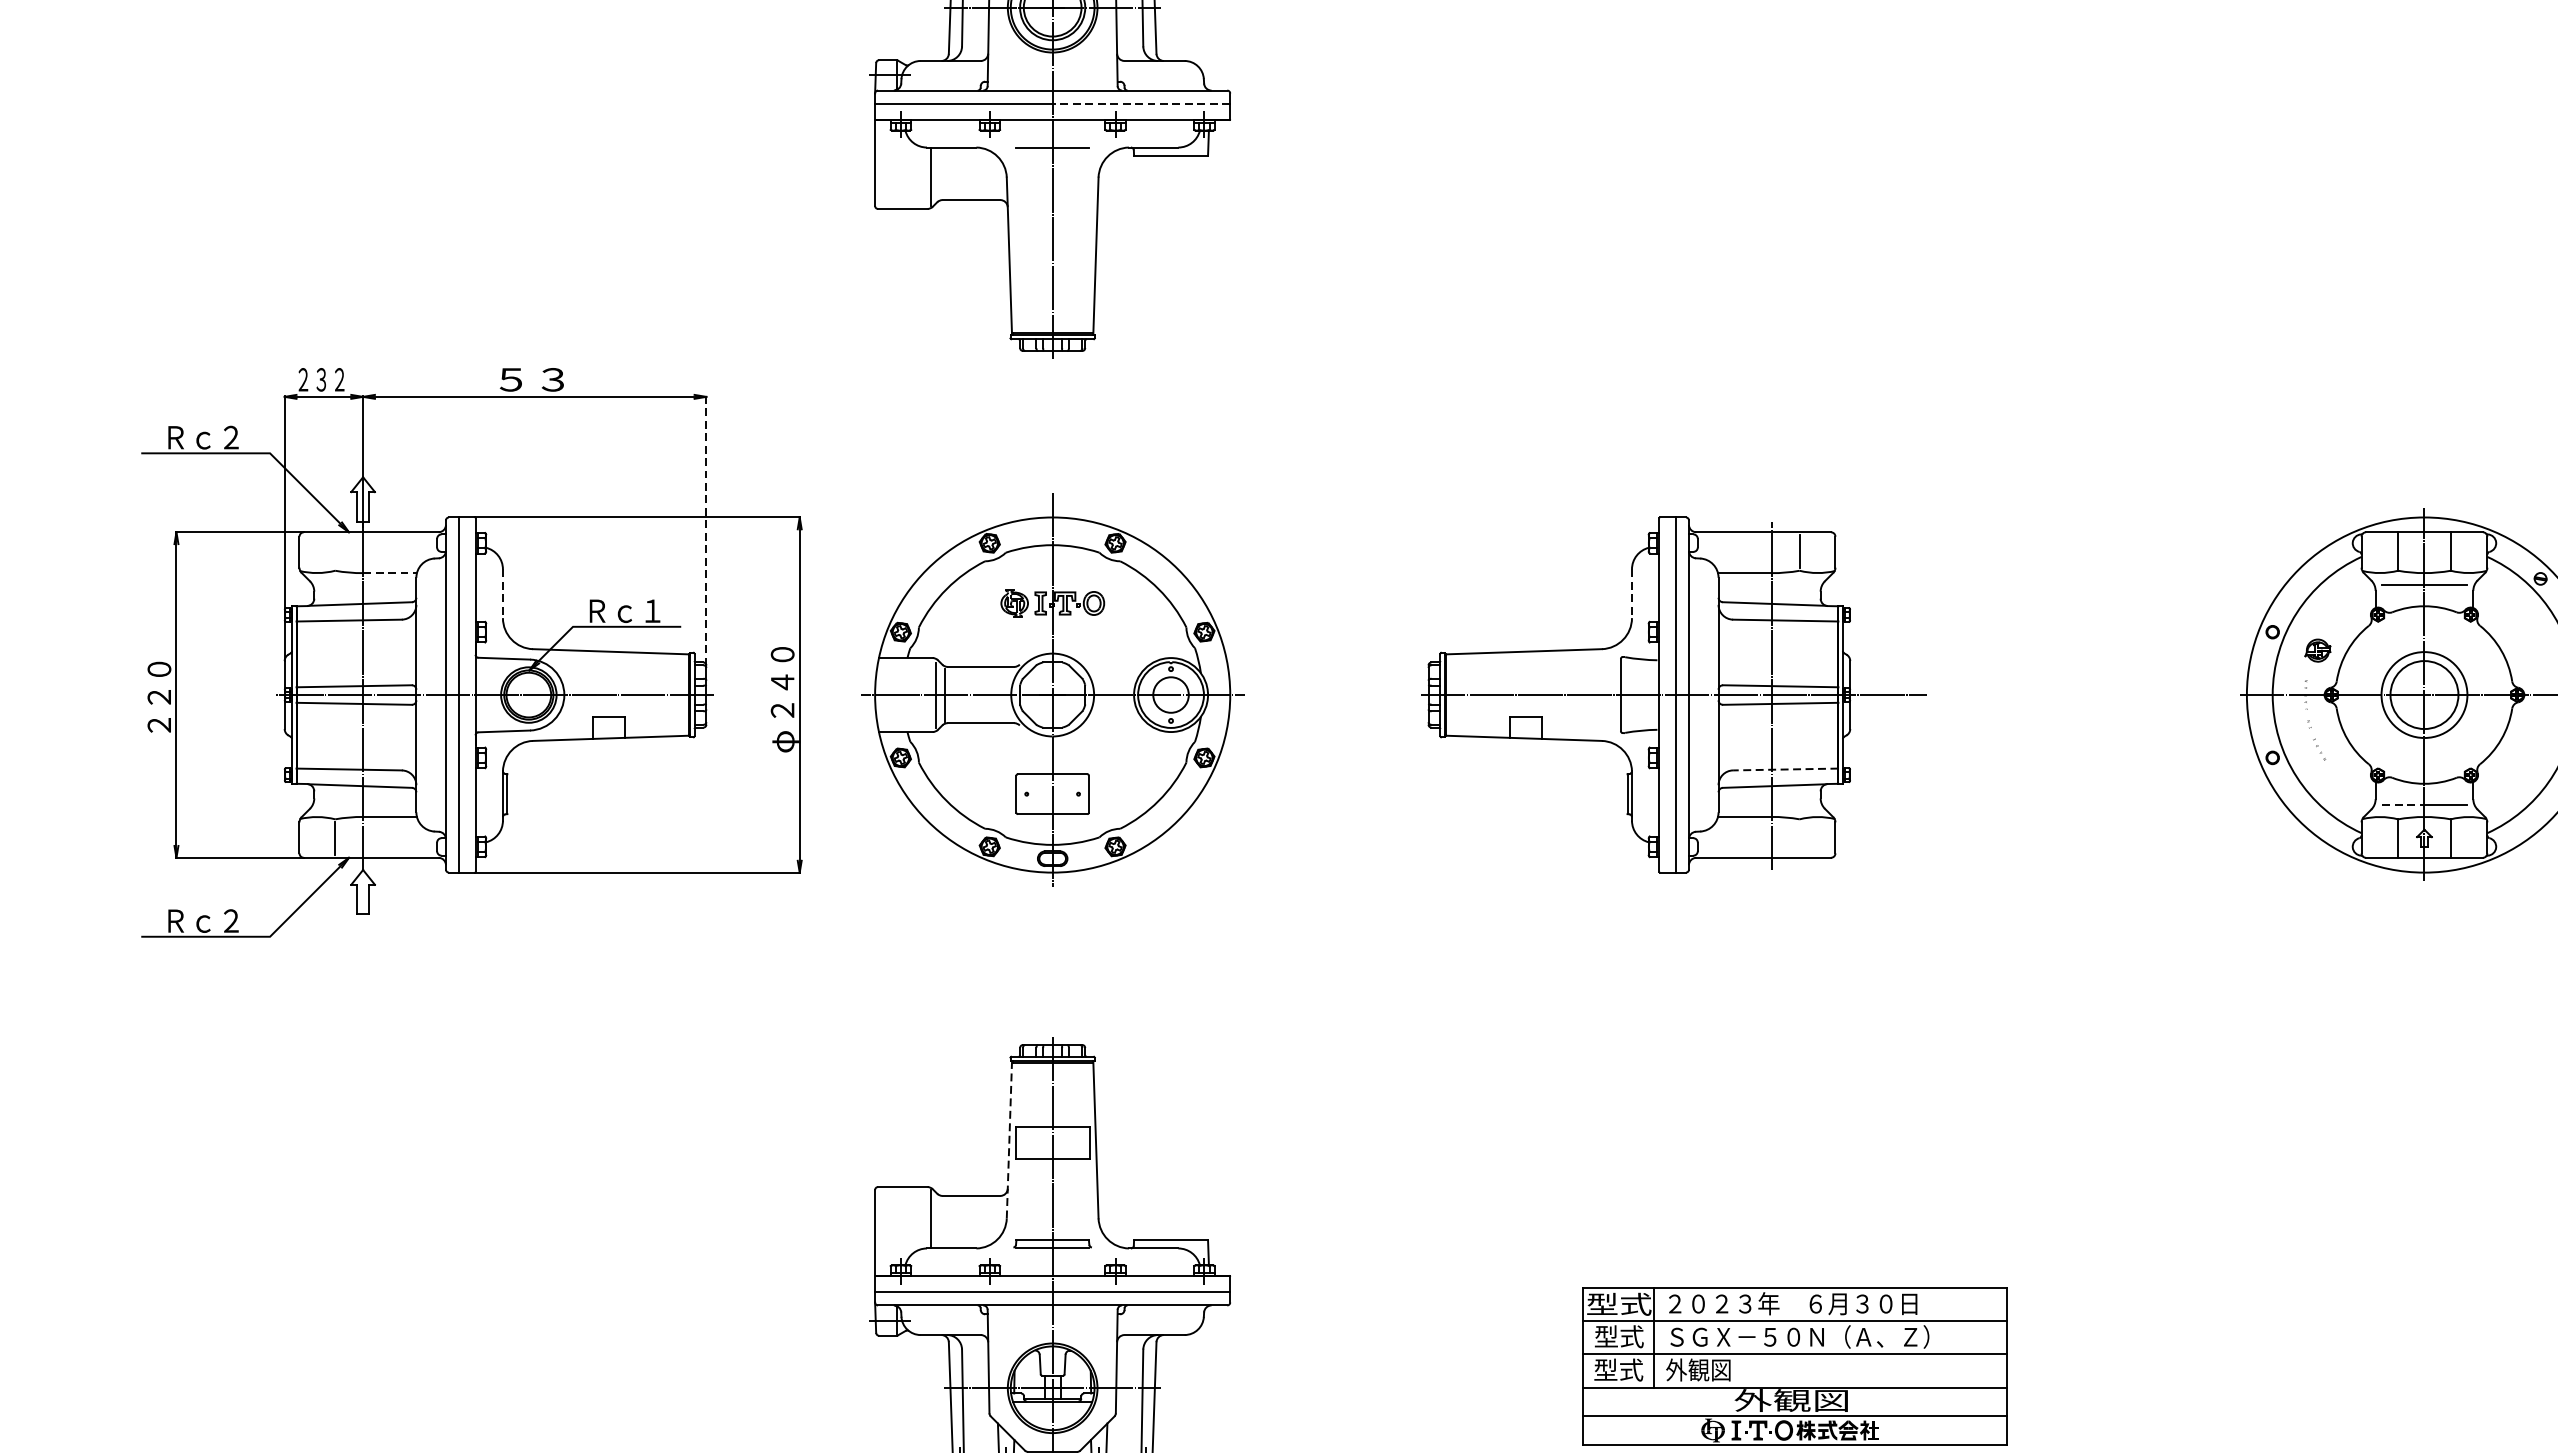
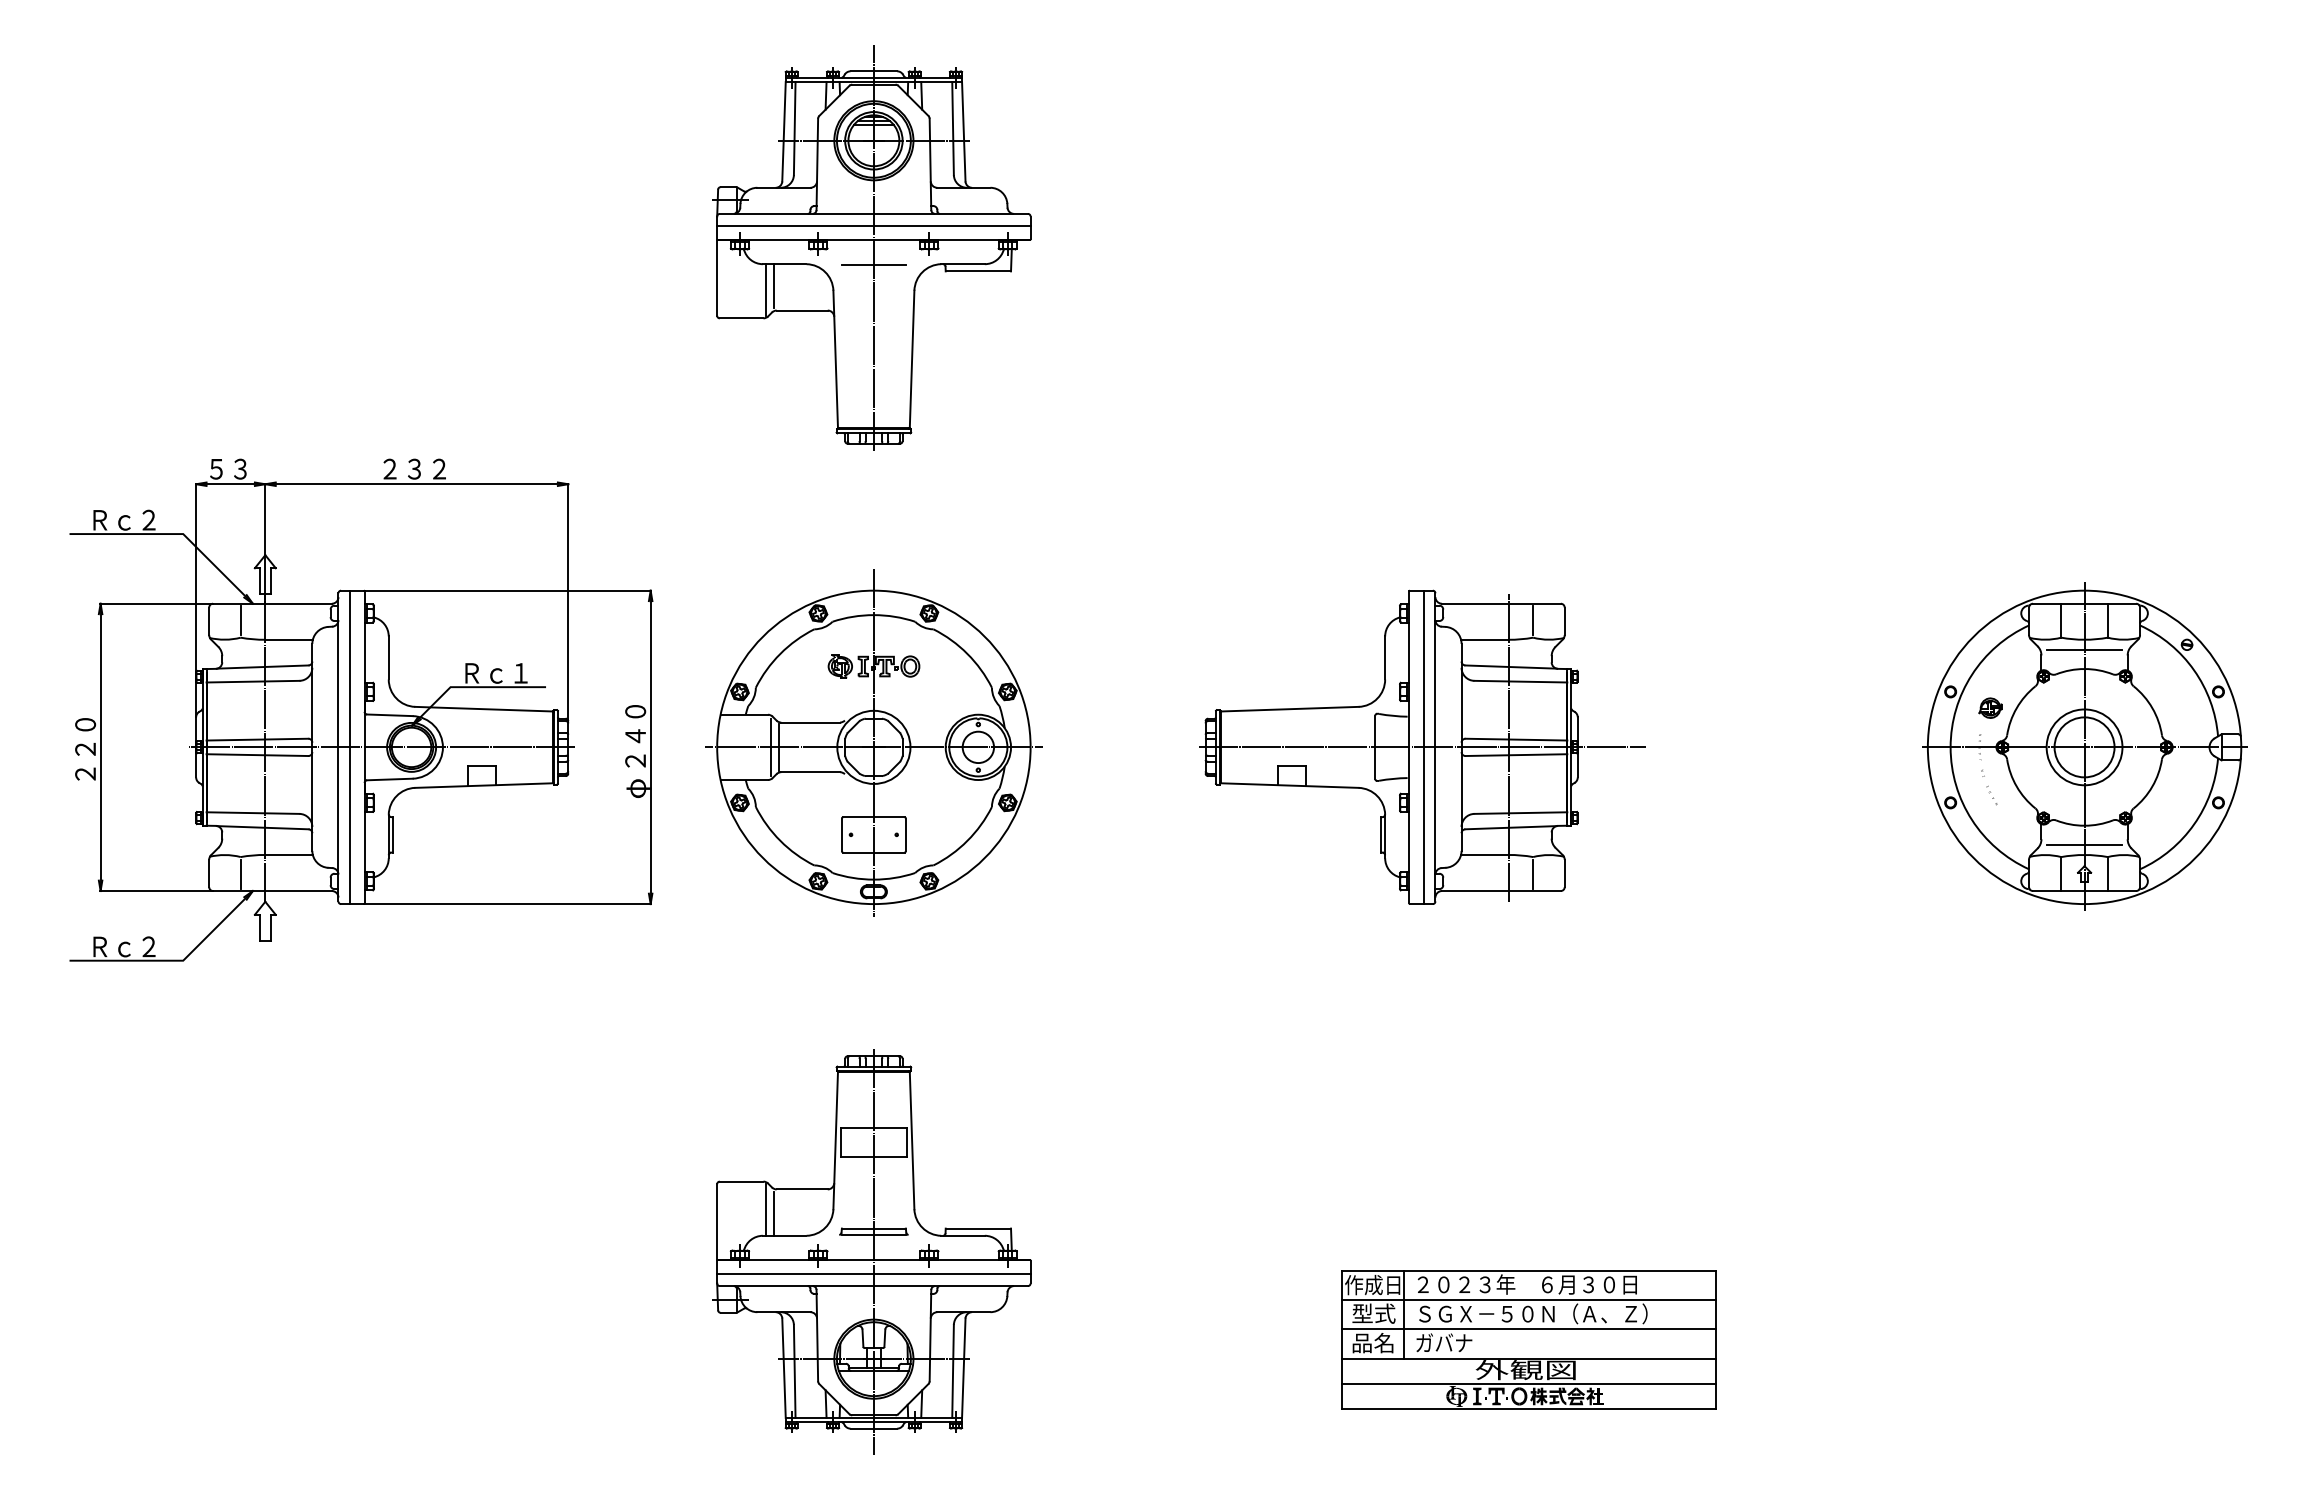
line: (1140, 103) -> (951, 225), dashed -> solid
line: (940, 171) -> (774, 285), added
text: (321, 379) -> (228, 468), ２３２ -> ５３
text: (532, 379) -> (414, 468), ５３ -> ２３２
line: (706, 530) -> (568, 602), dashed -> solid
line: (334, 551) -> (240, 620), added
line: (390, 572) -> (289, 639), dashed -> solid
line: (502, 593) -> (388, 657), dashed -> solid
line: (1632, 593) -> (1385, 657), dashed -> solid
line: (1785, 769) -> (1520, 813), dashed -> solid
line: (2404, 805) -> (2066, 844), dashed -> solid
line: (1800, 837) -> (1533, 873), added
line: (1009, 1140) -> (835, 1140), dashed -> solid
line: (940, 1223) -> (774, 1213), added
text: (1618, 1303) -> (1373, 1284), 型式 -> 作成日
text: (1698, 1369) -> (1443, 1342), 外観図 -> ガバナ
text: (1618, 1370) -> (1373, 1343), 型式 -> 品名

